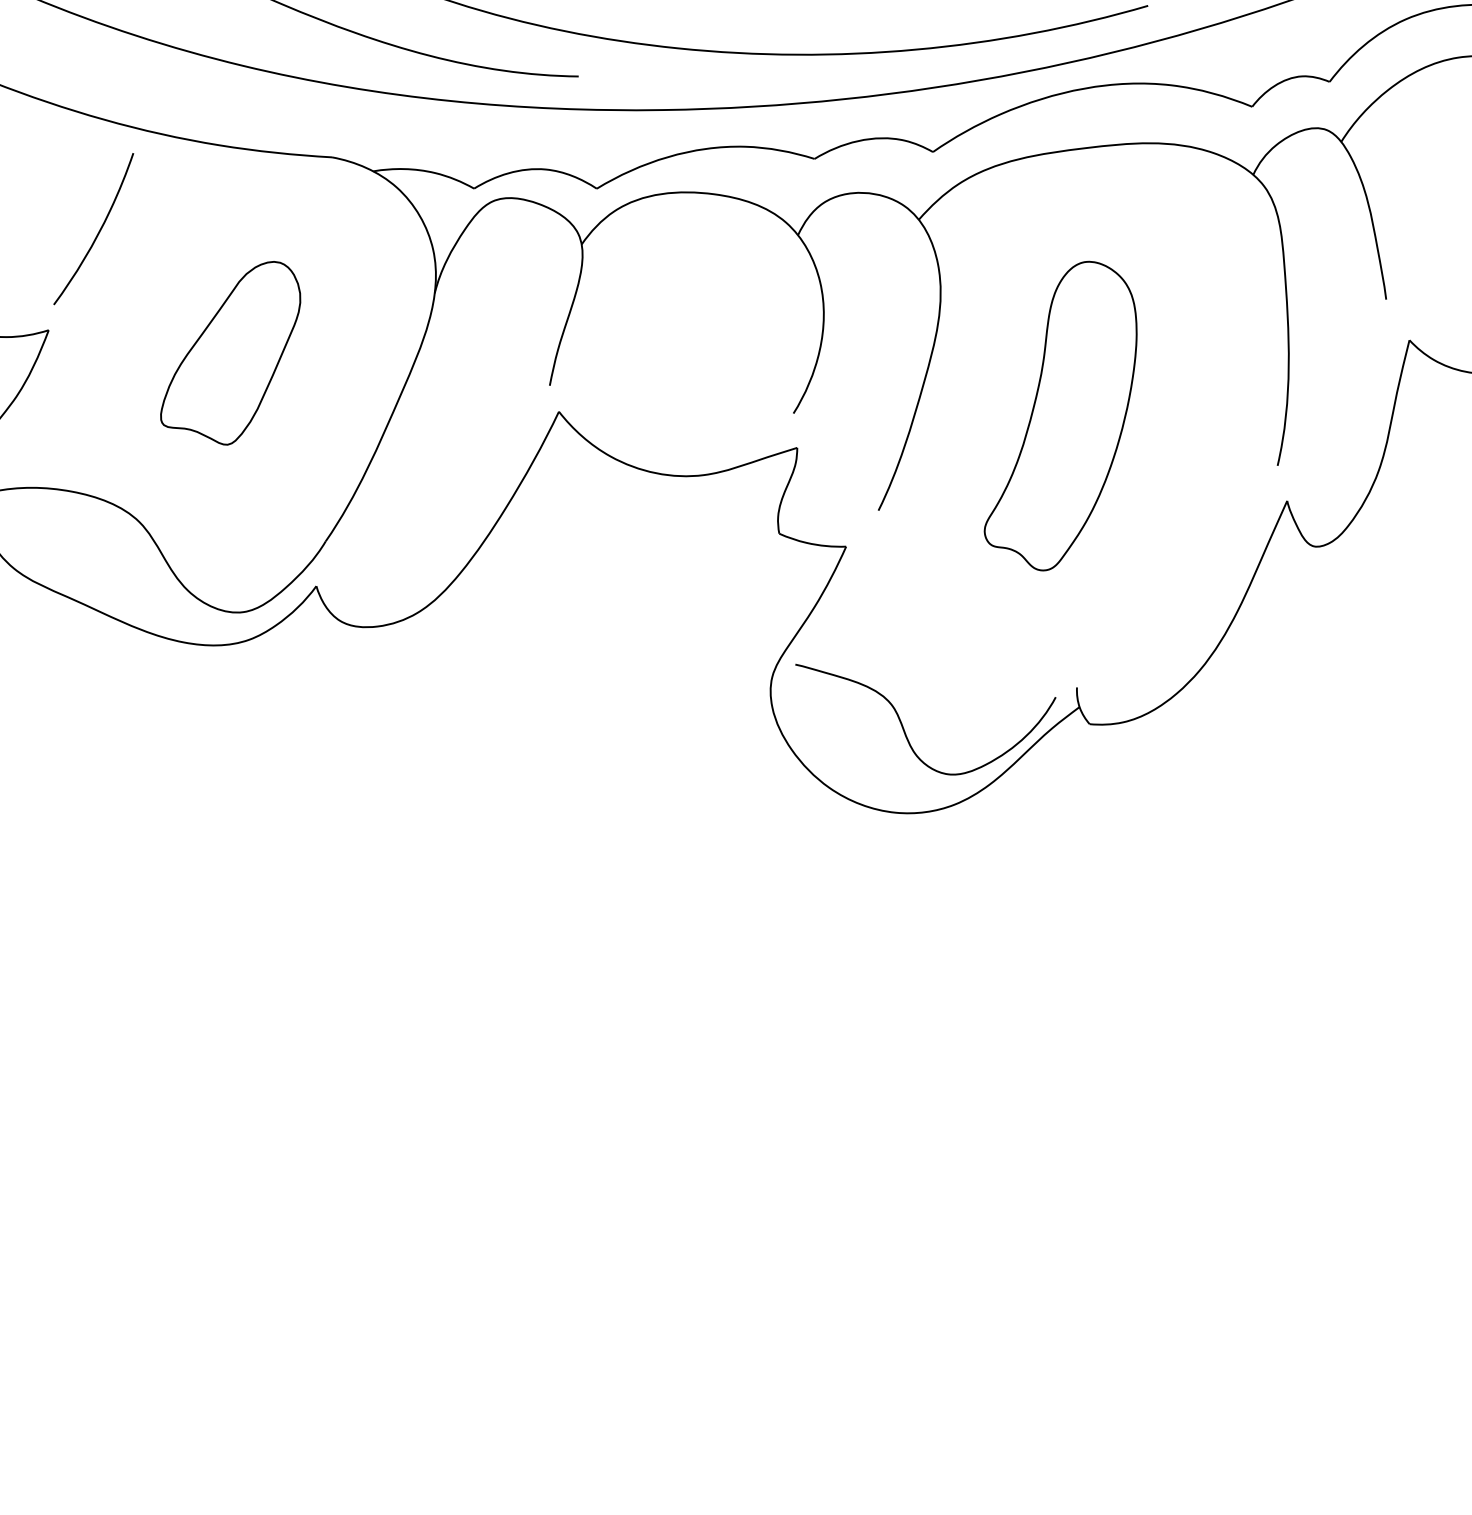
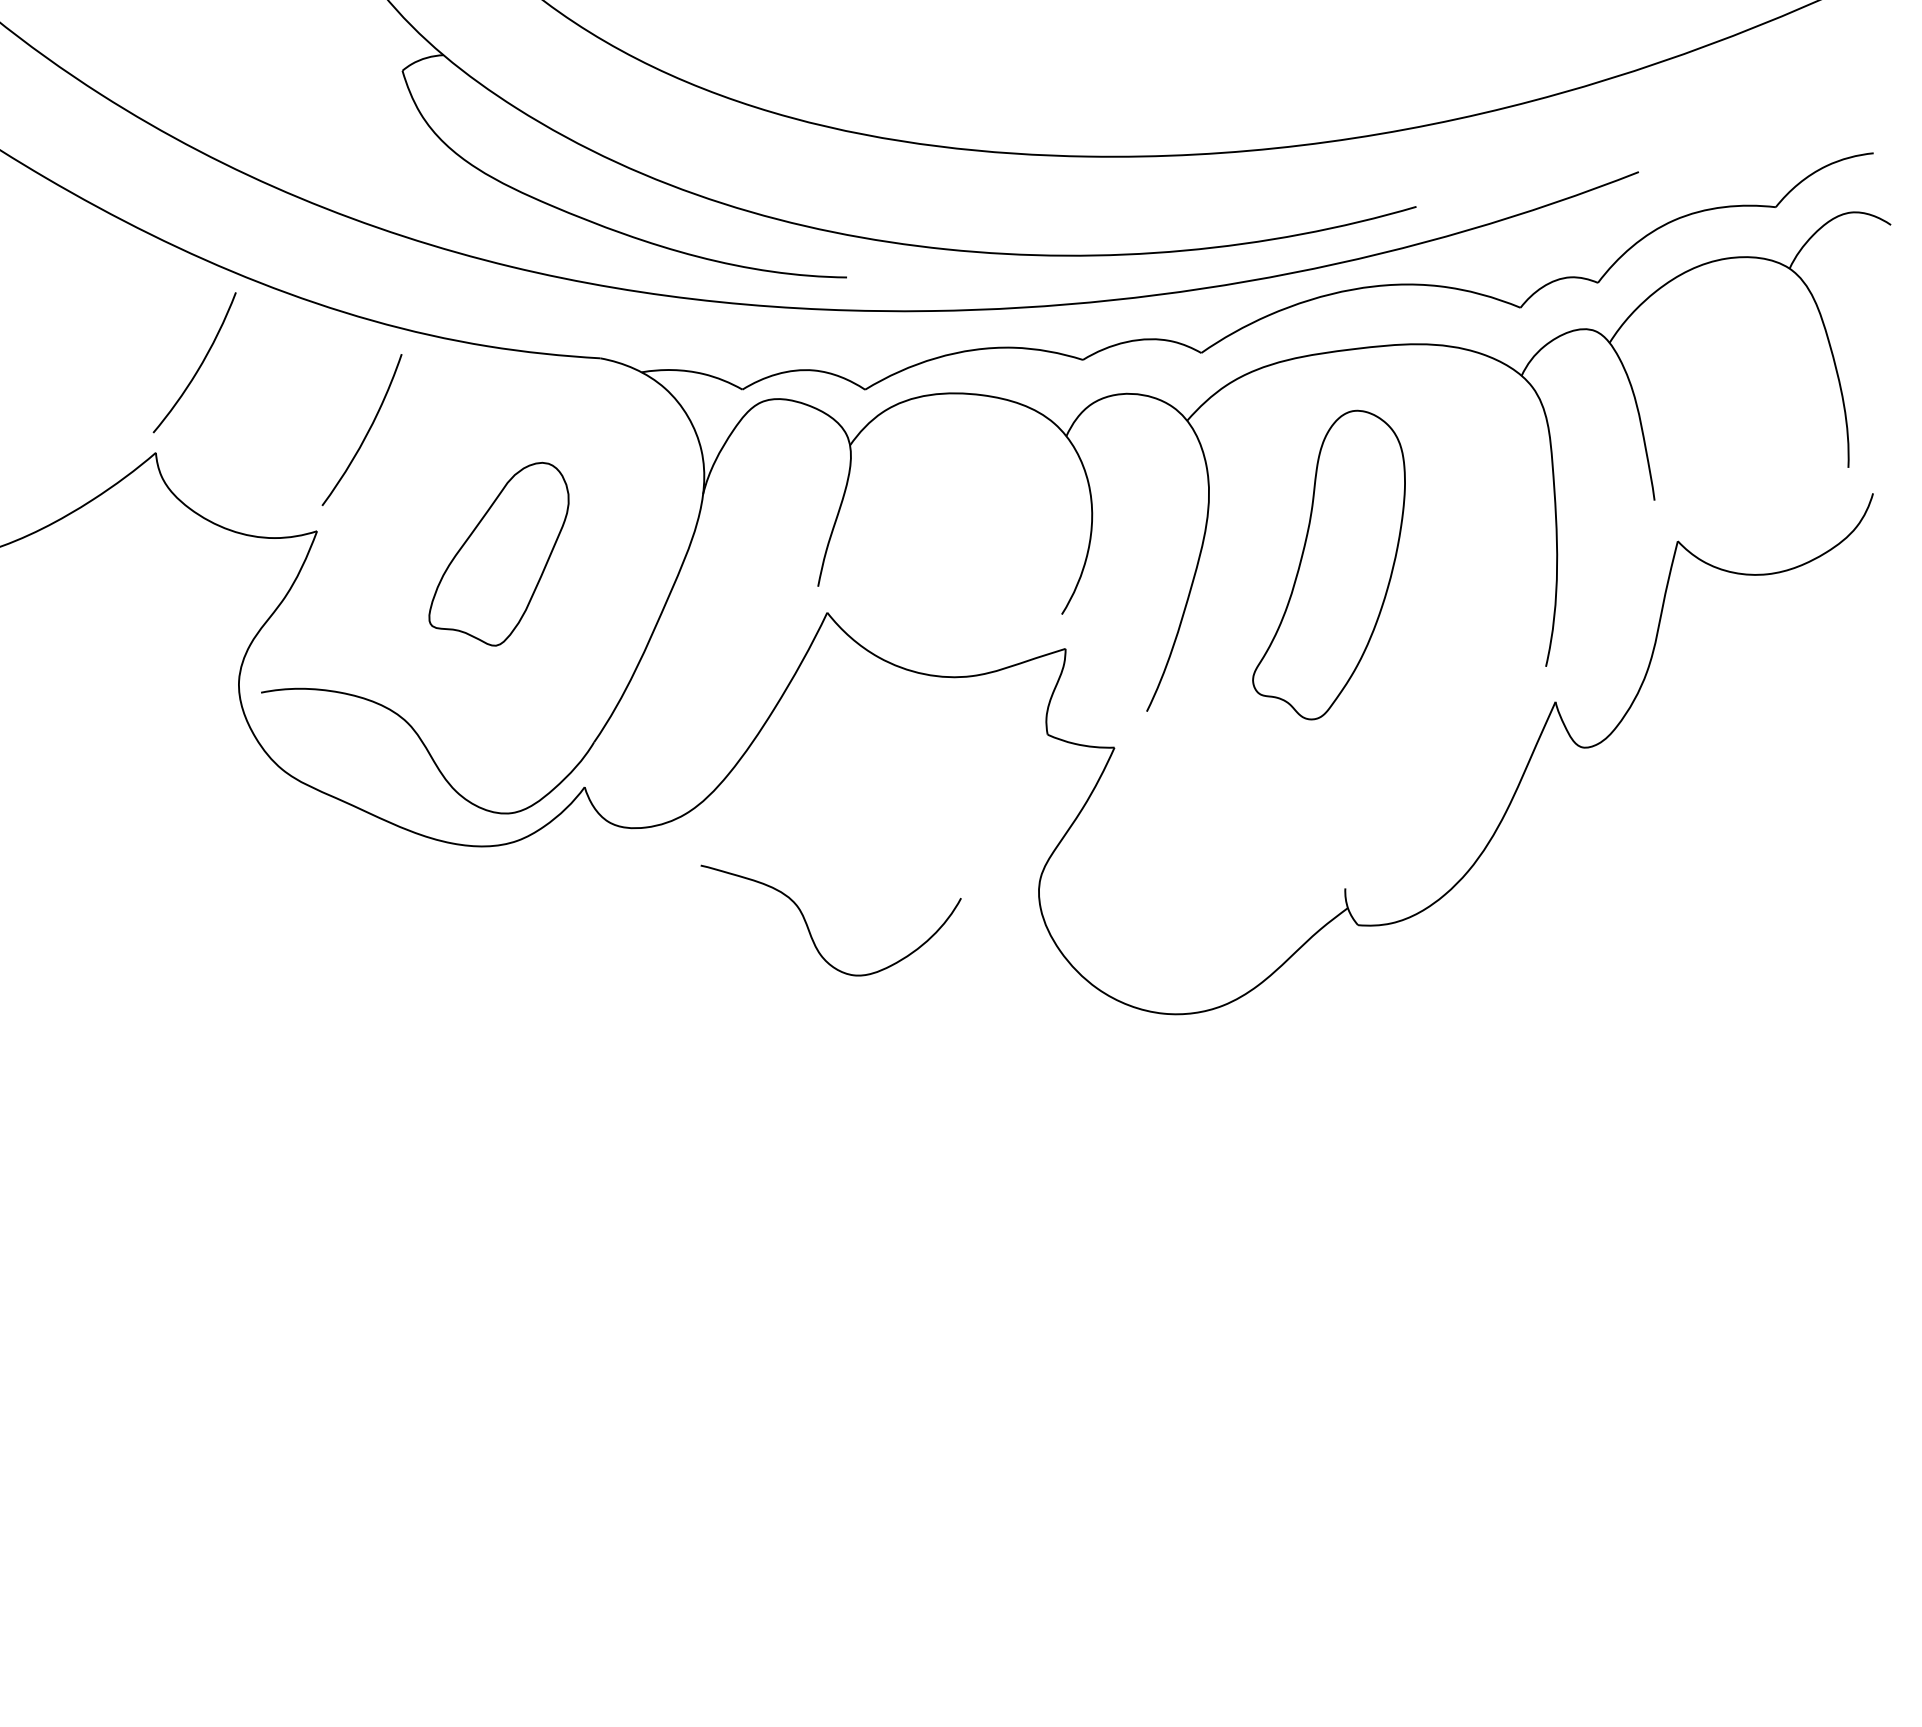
part: (1060, 415) -> (1328, 564), moved
curve: (904, 727) -> (809, 928), moved

